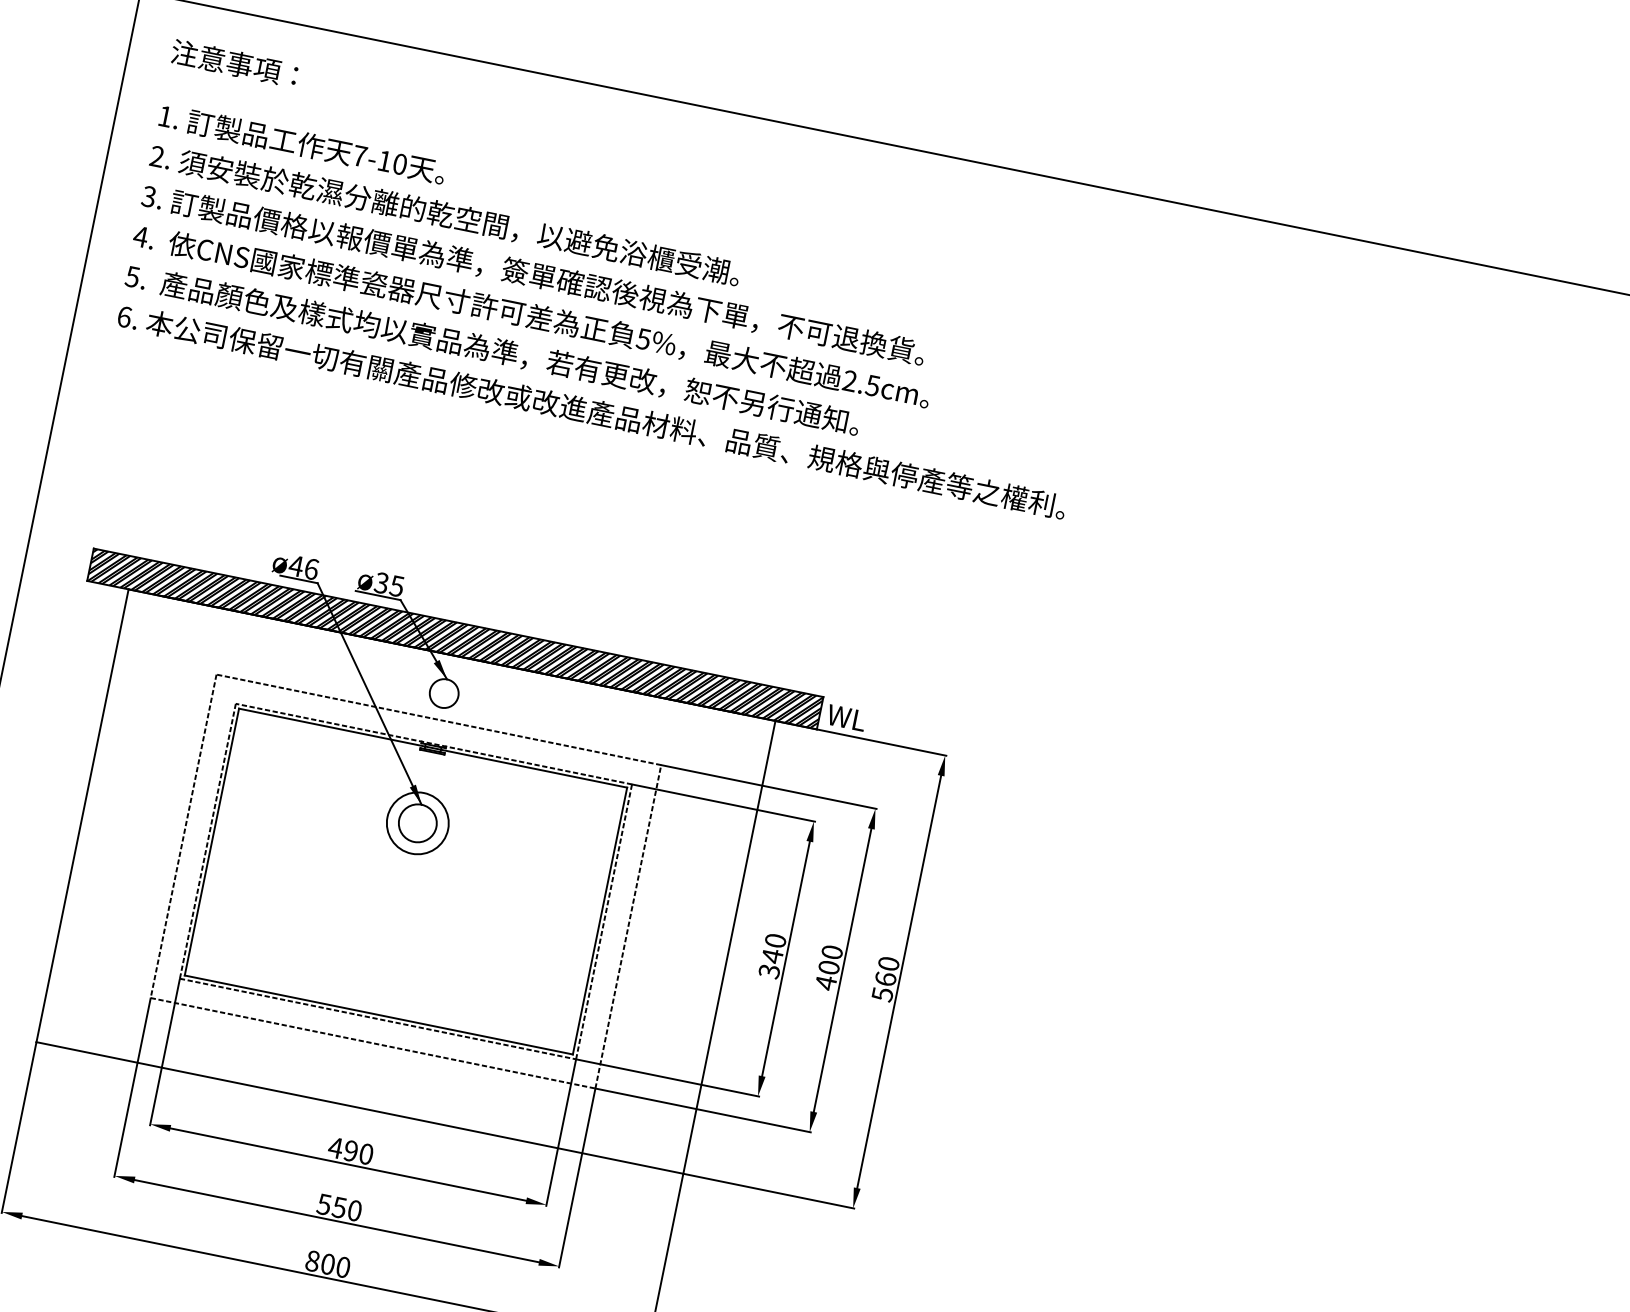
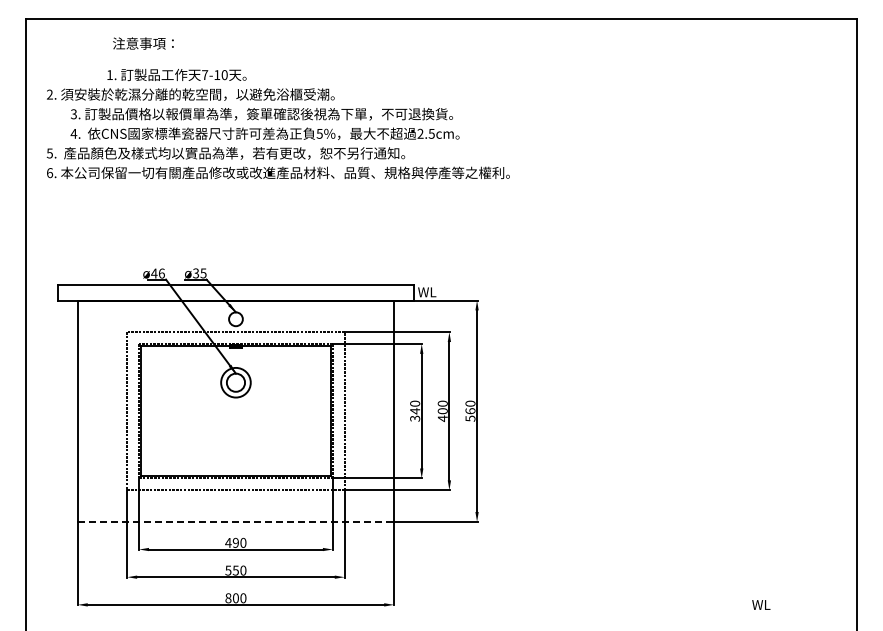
text: (234, 63) -> (143, 43), moved
text: (301, 143) -> (176, 74), moved
text: (534, 294) -> (264, 123), moved
hatch: (454, 638) -> (235, 292), removed
line: (361, 1107) -> (236, 521), solid -> dashed

